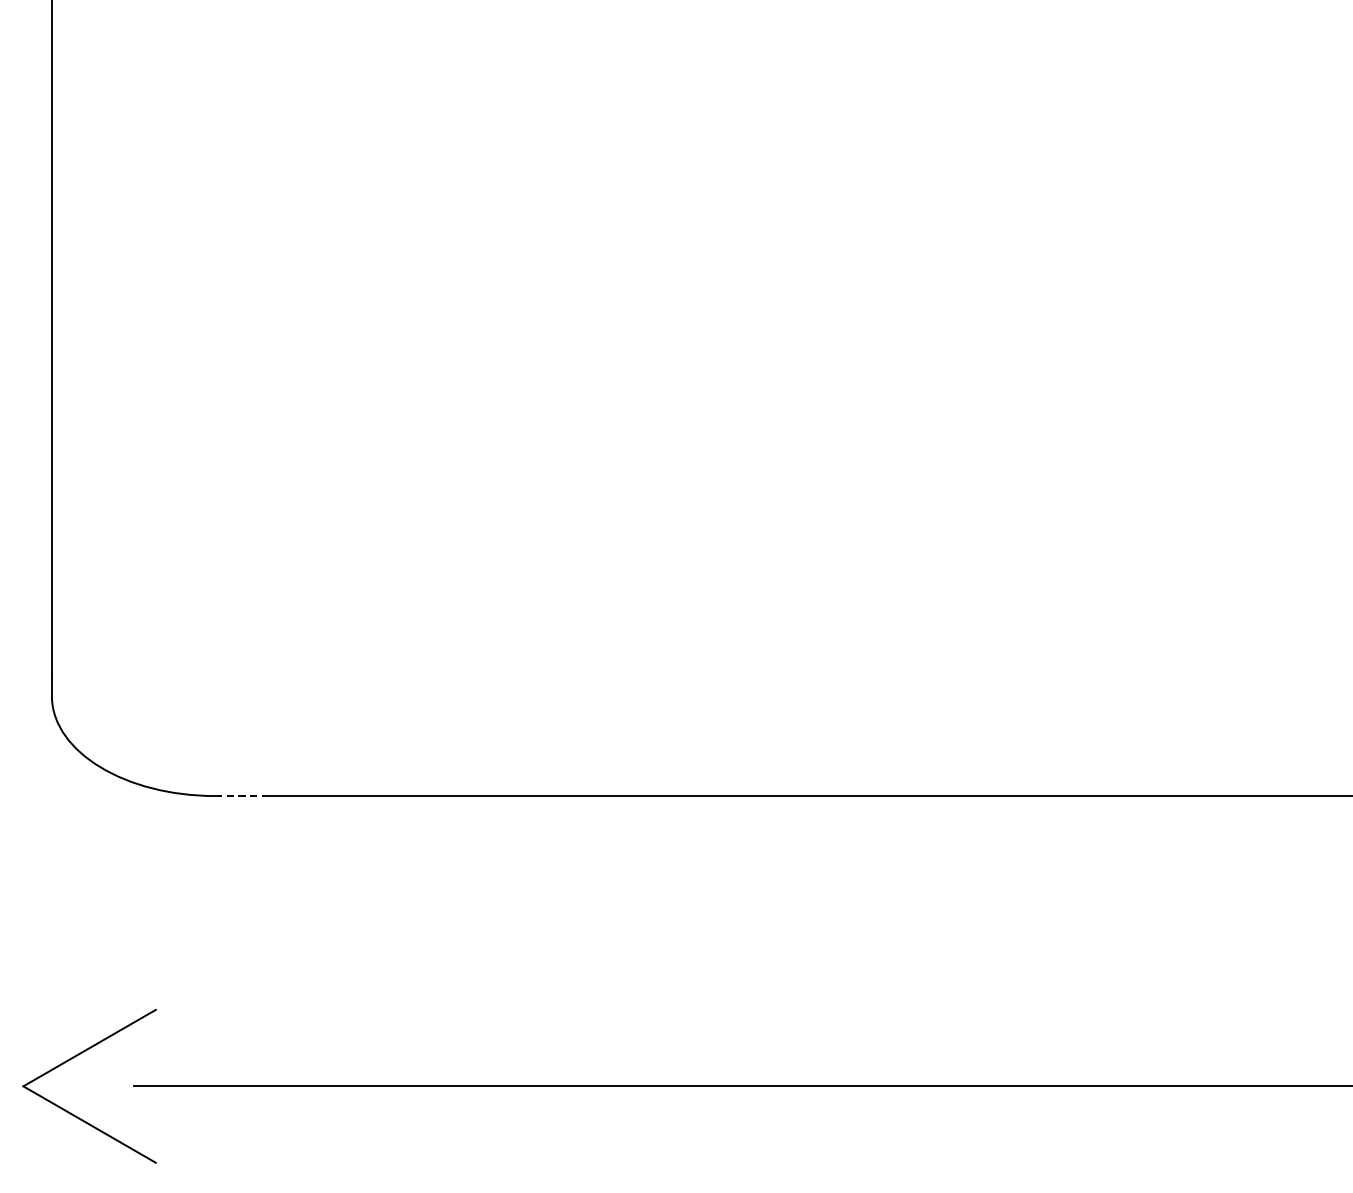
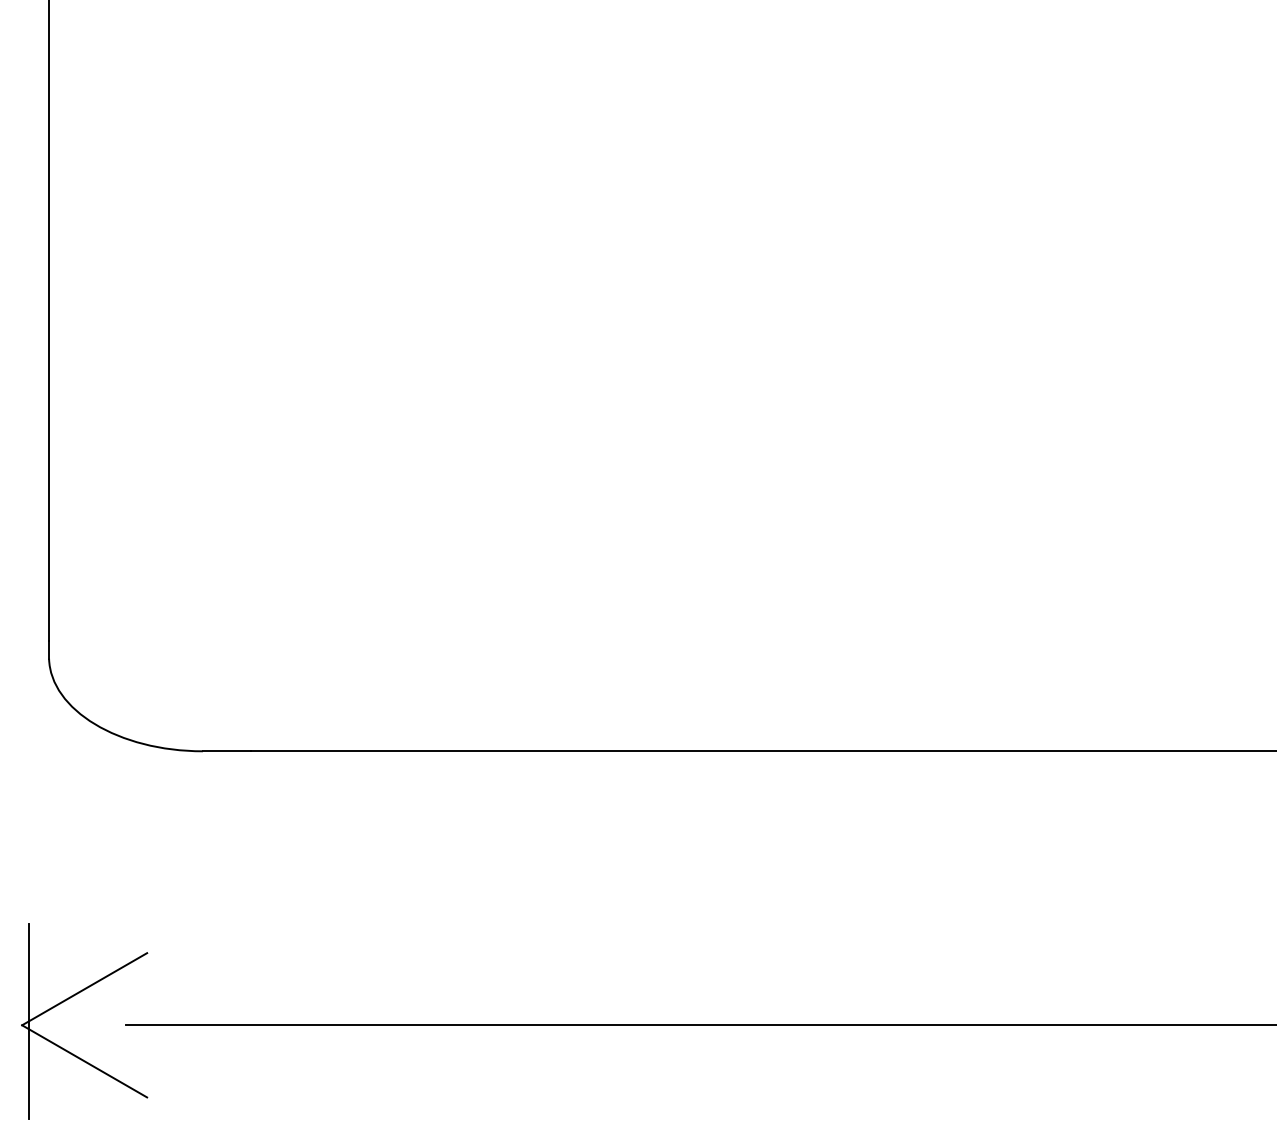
line: (241, 796) -> (227, 751), dashed -> solid
line: (31, 1082) -> (29, 1021), added

